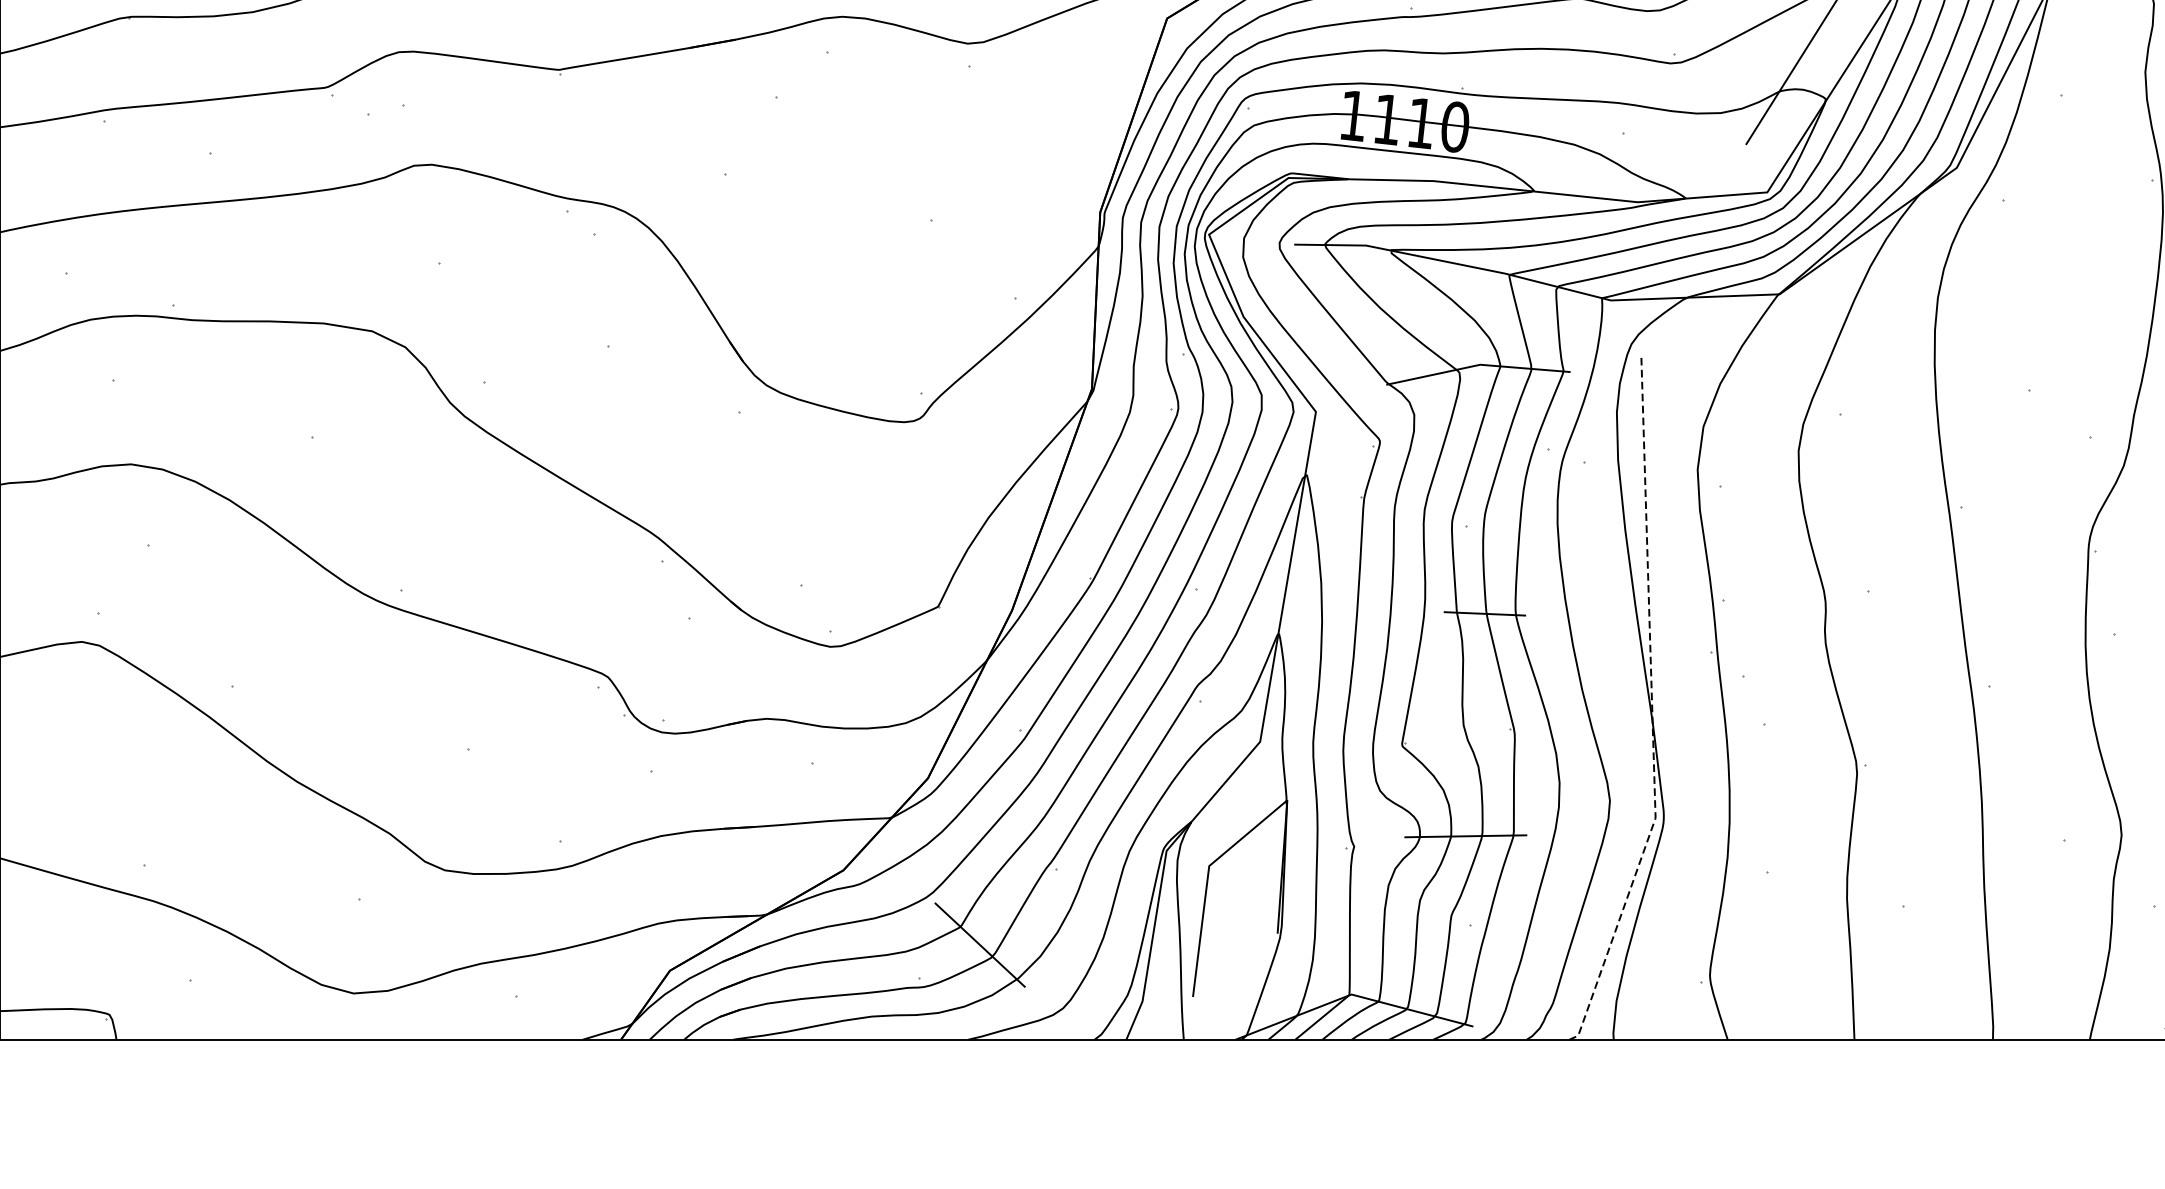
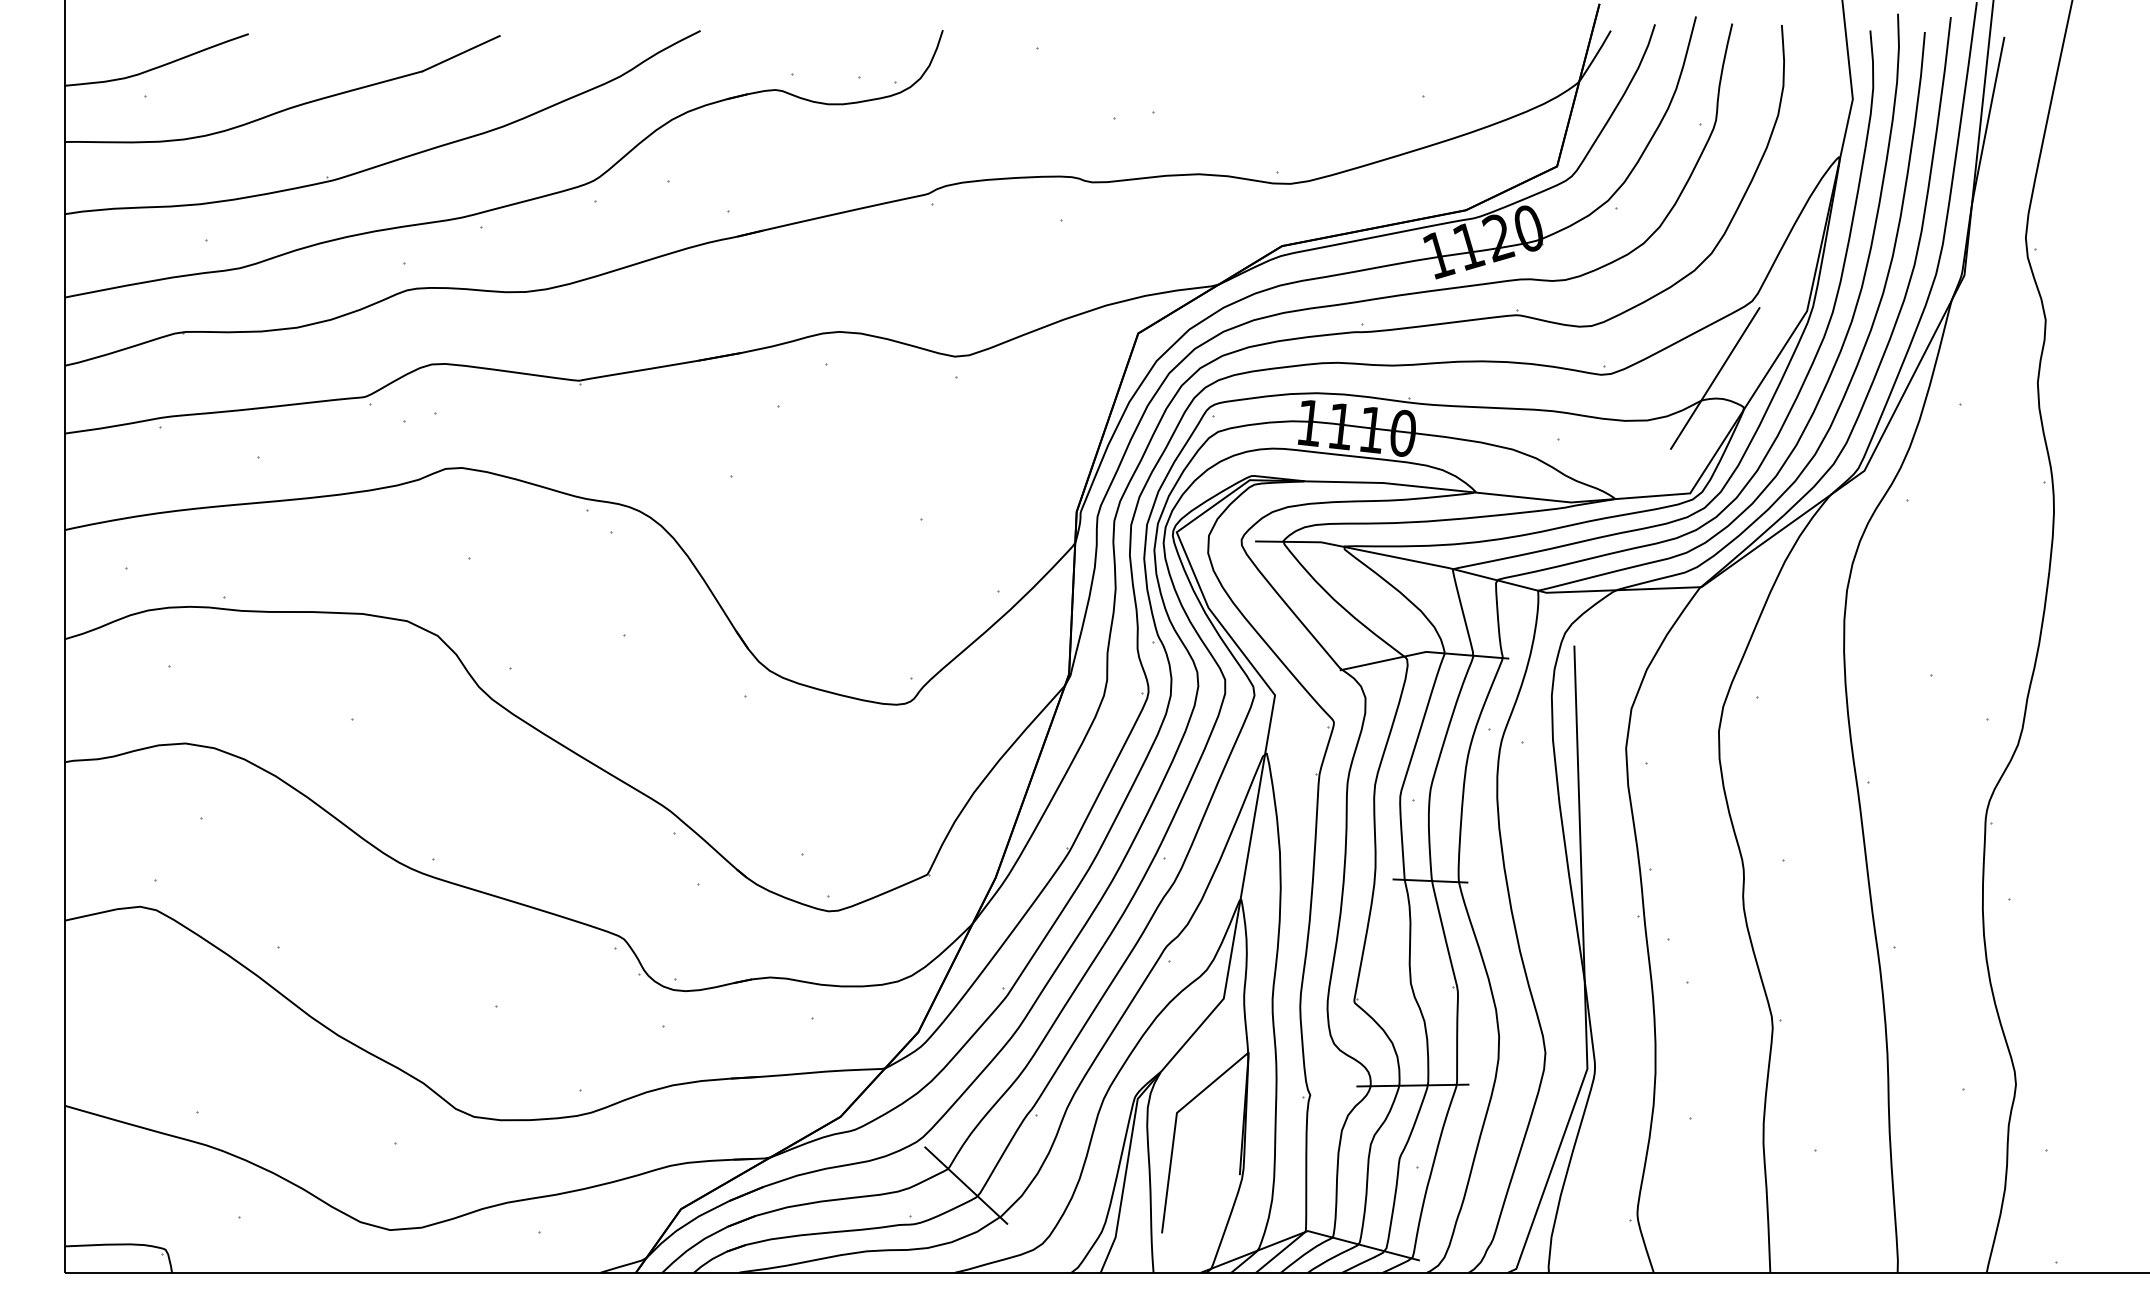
line: (1652, 711) -> (1584, 970), dashed -> solid

